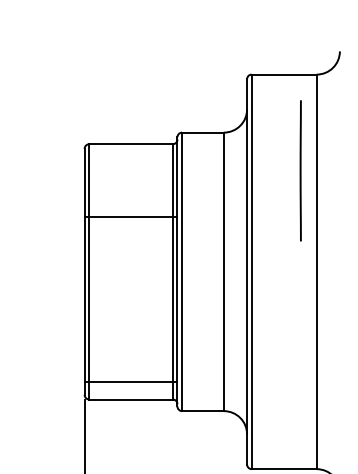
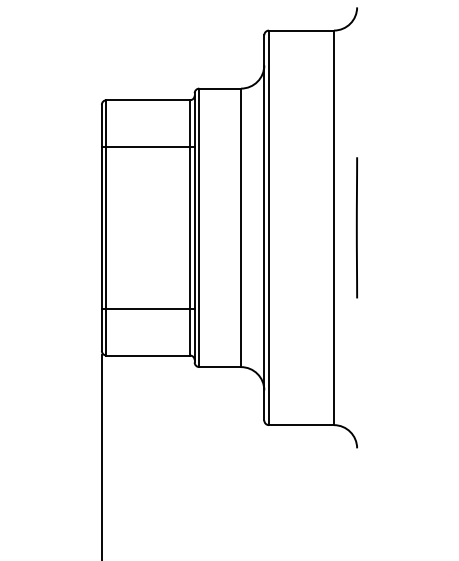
line: (300, 170) -> (356, 227), moved
line: (130, 216) -> (147, 146), moved
line: (130, 382) -> (147, 309), moved

